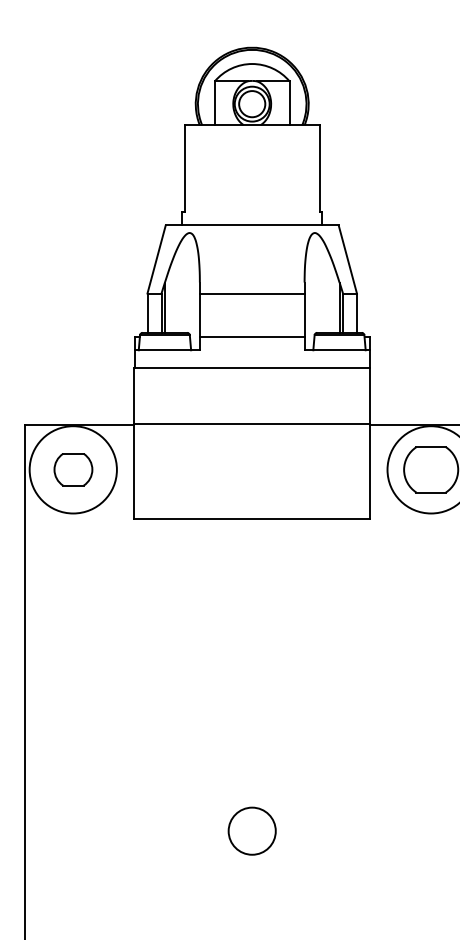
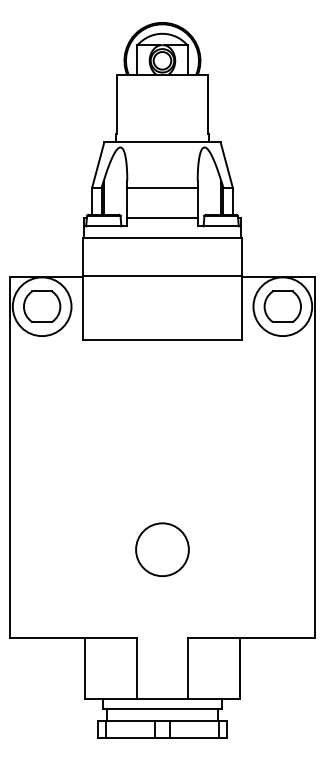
part: (73, 469) -> (42, 306), size x1.43
circle: (252, 830) -> (162, 549), size x1.67

